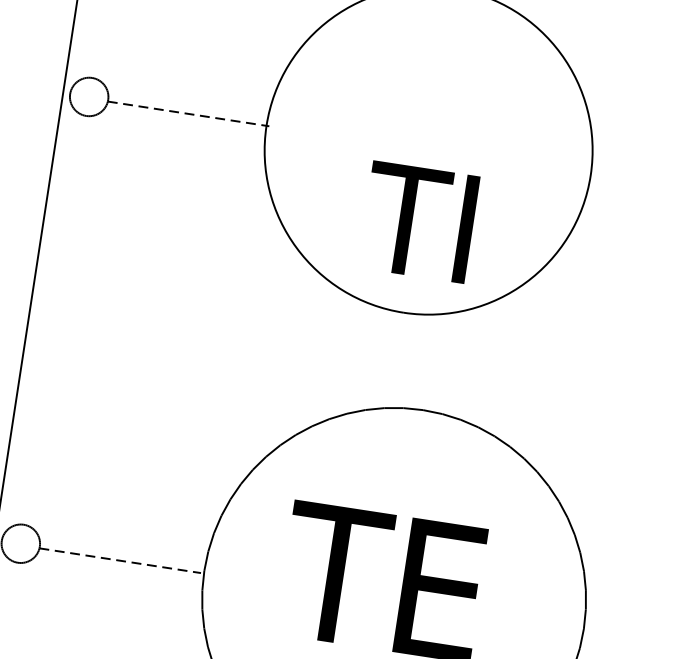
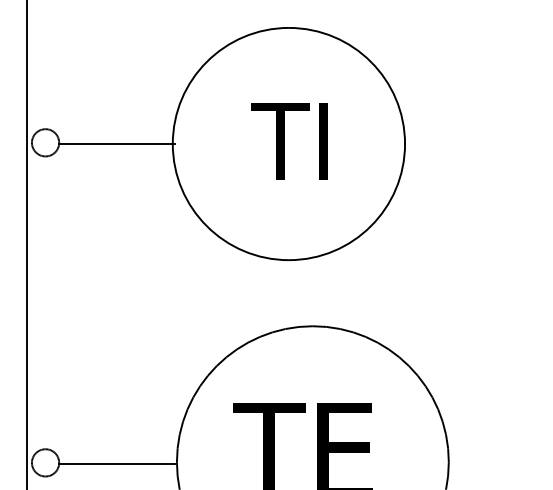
line: (187, 114) -> (116, 144), dashed -> solid
text: (418, 222) -> (289, 141), moved
line: (119, 561) -> (116, 464), dashed -> solid

